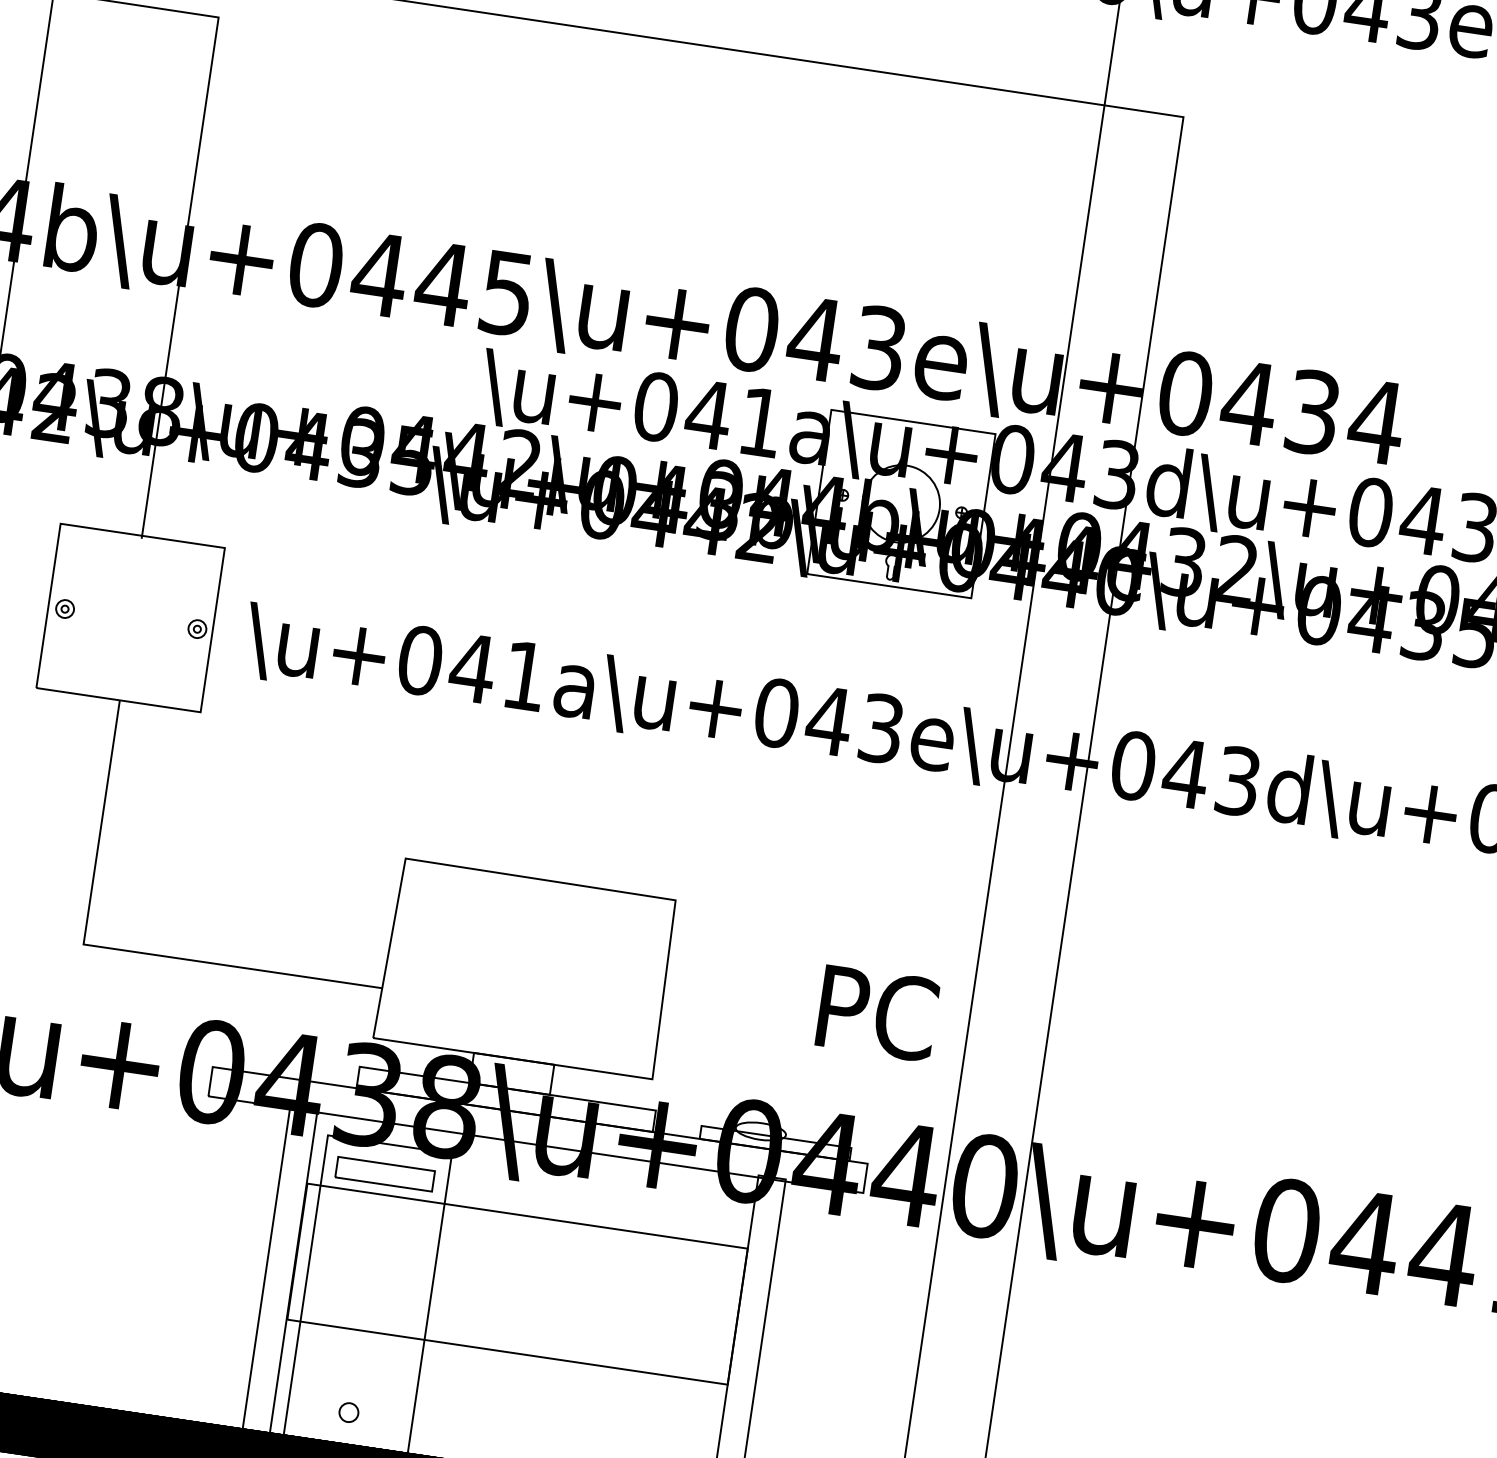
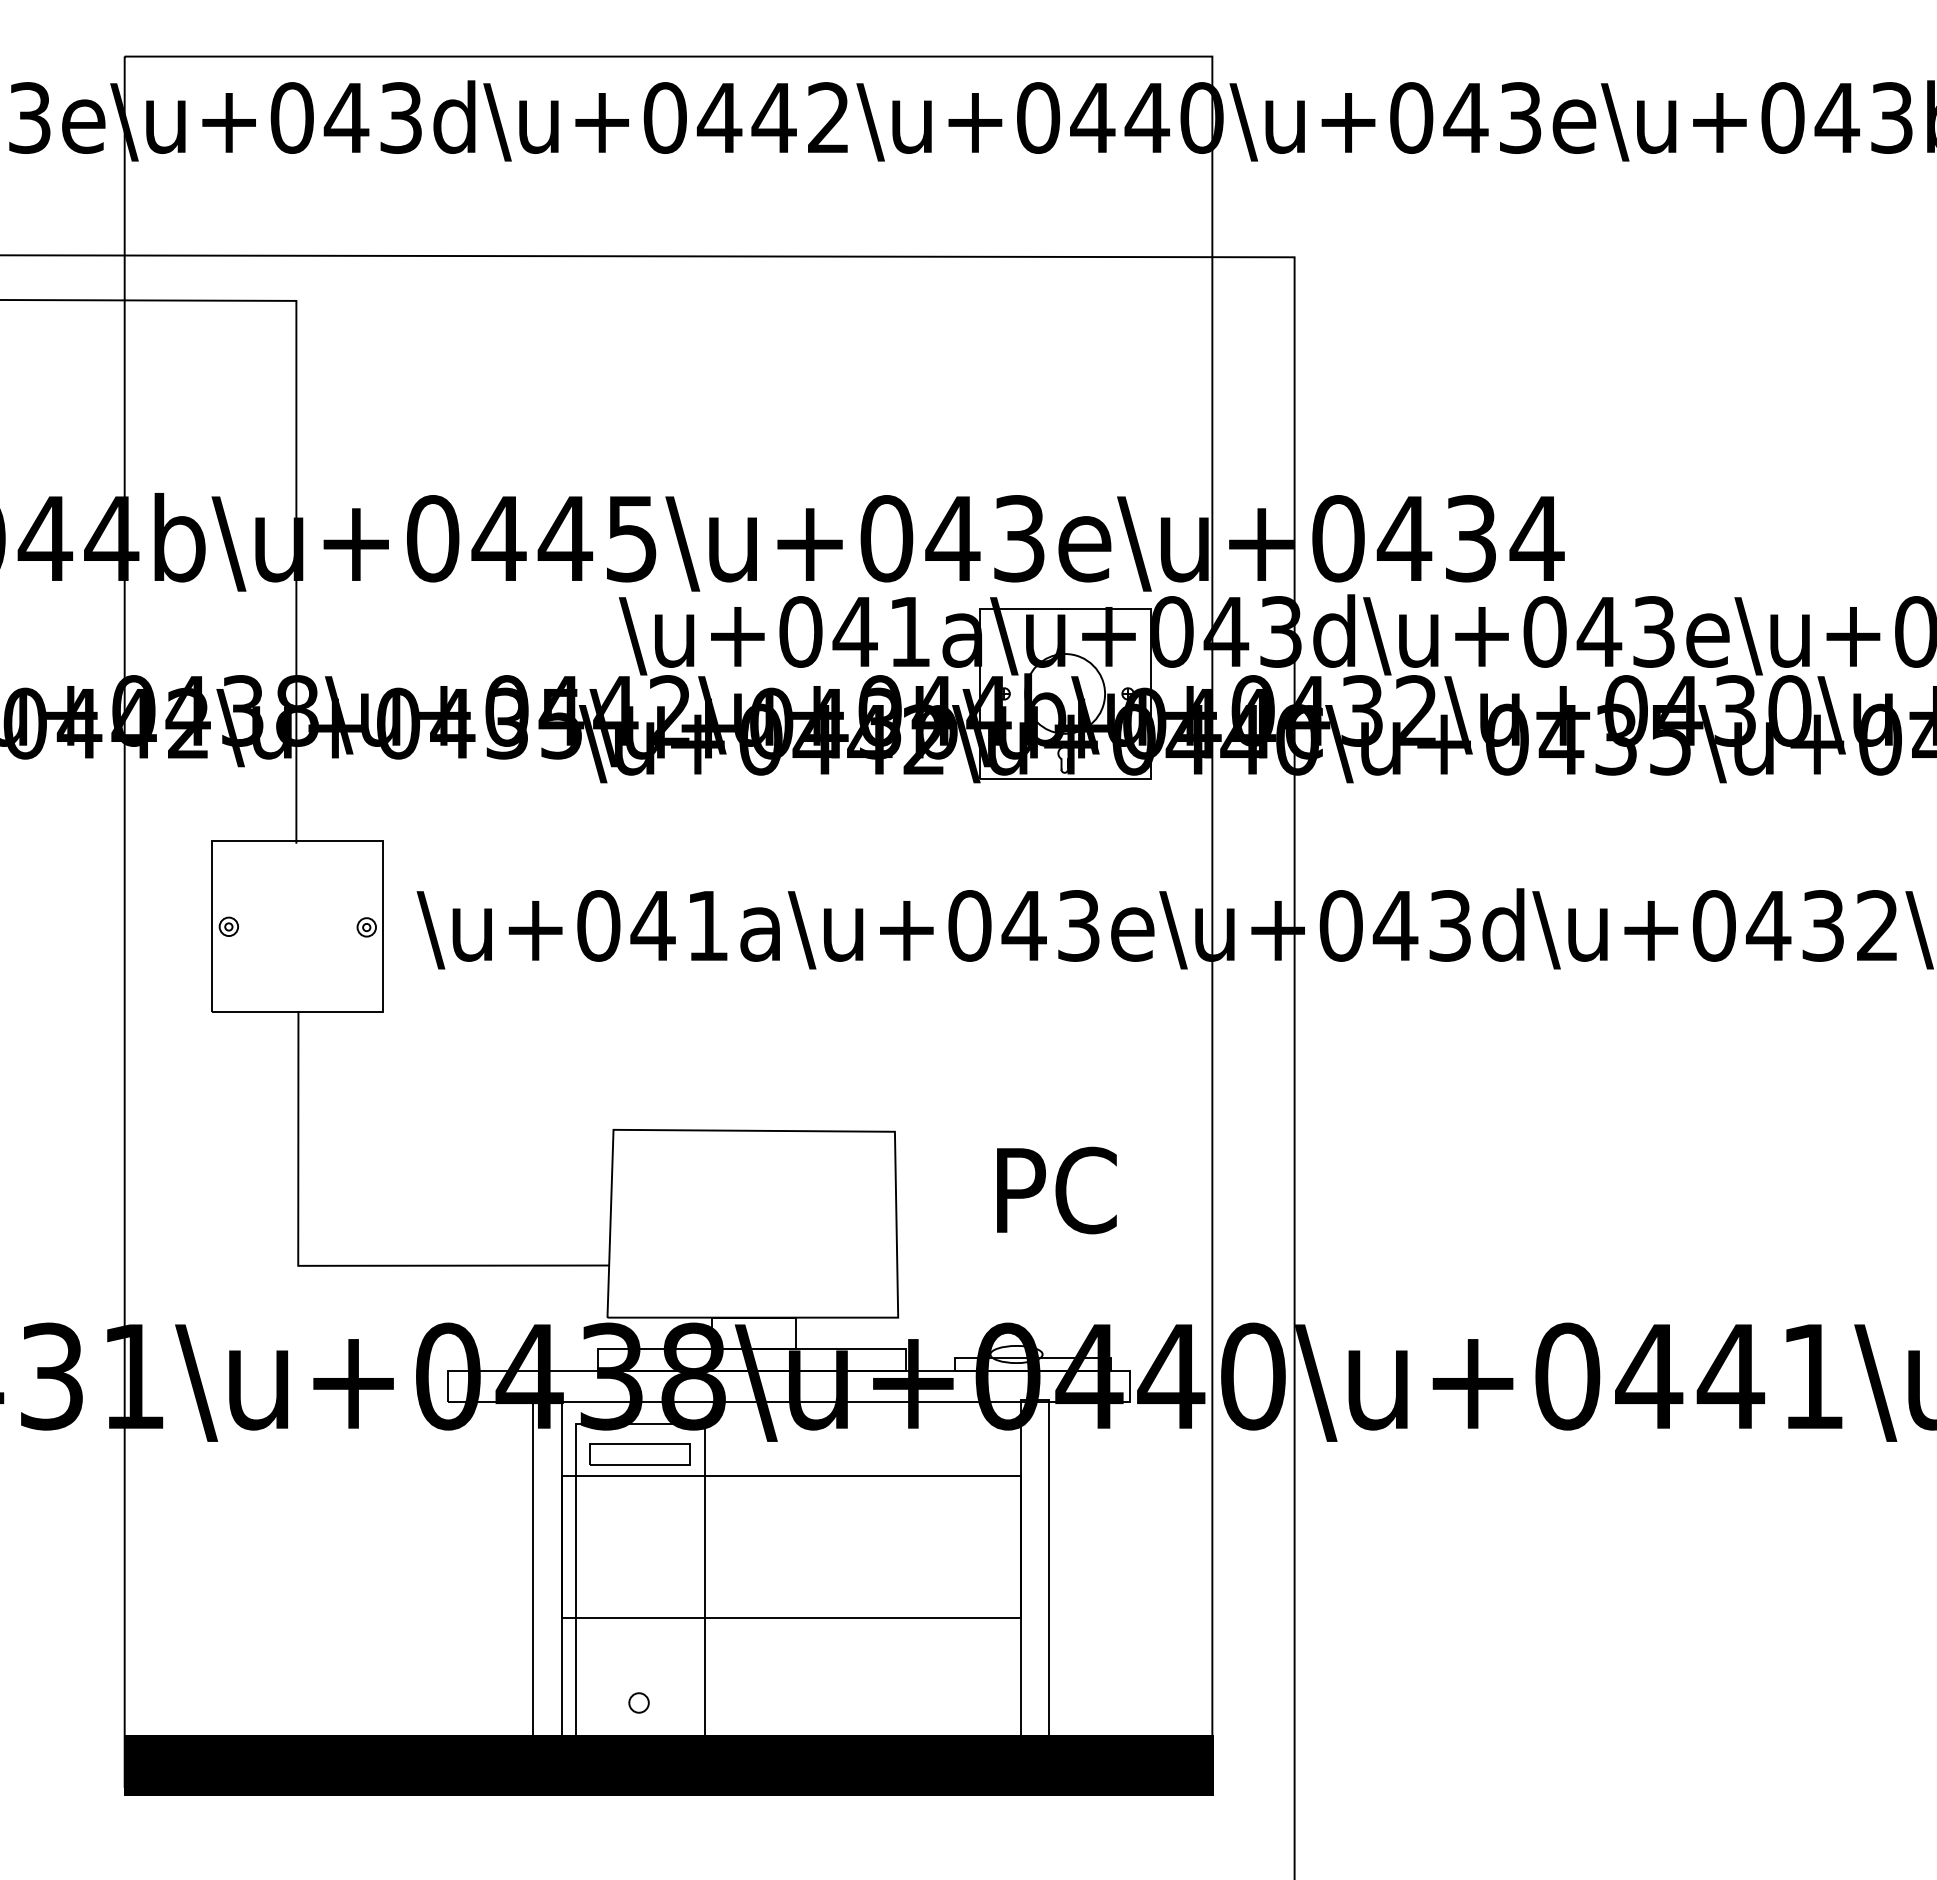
text: (877, 1013) -> (1056, 1190), moved

